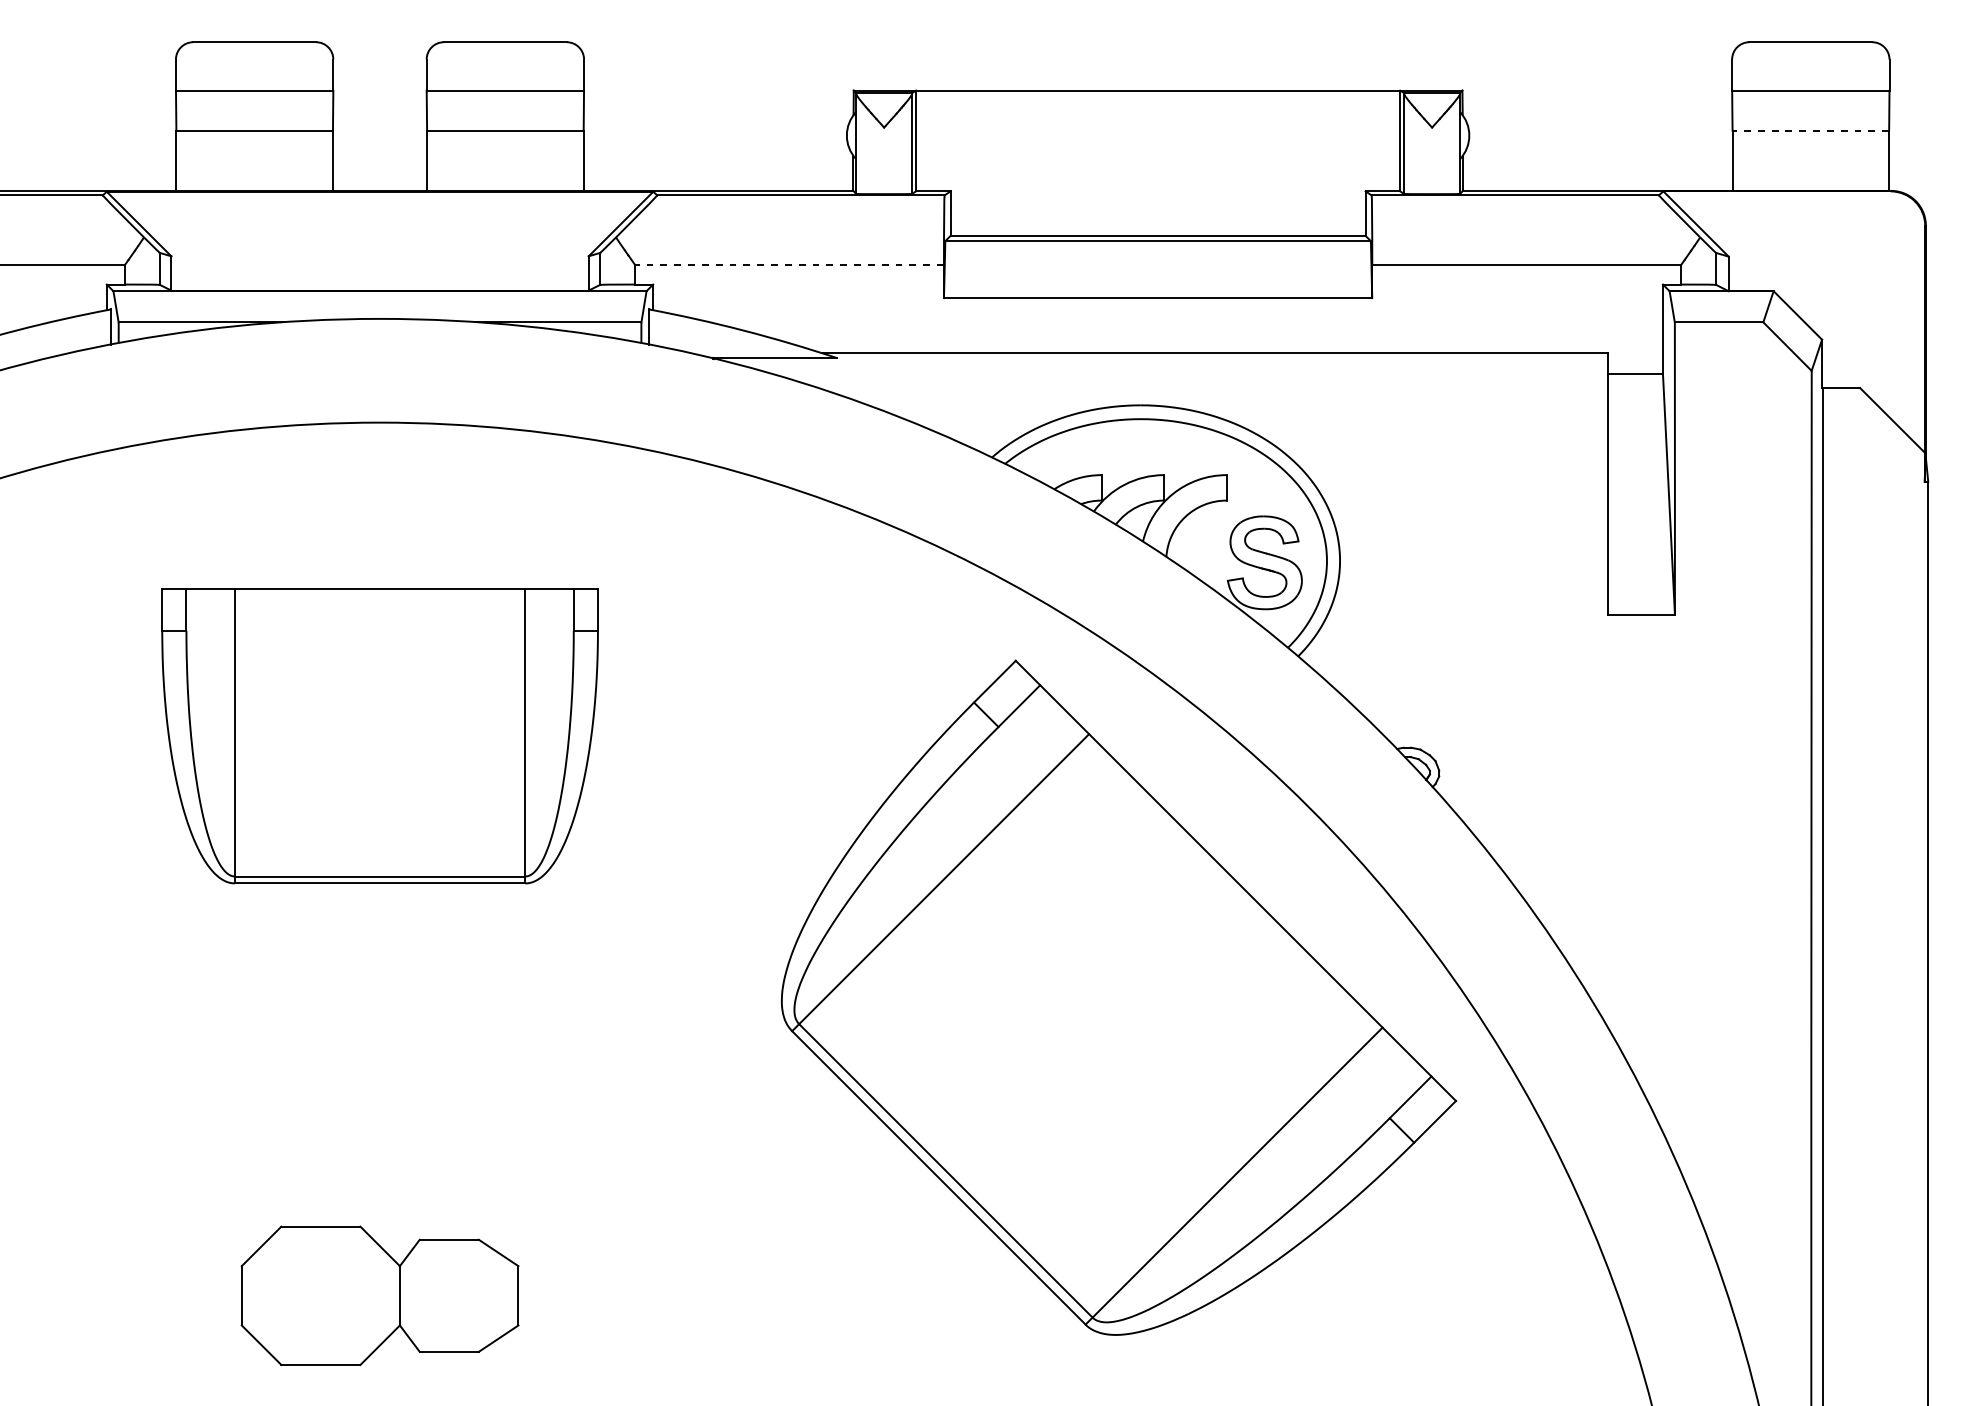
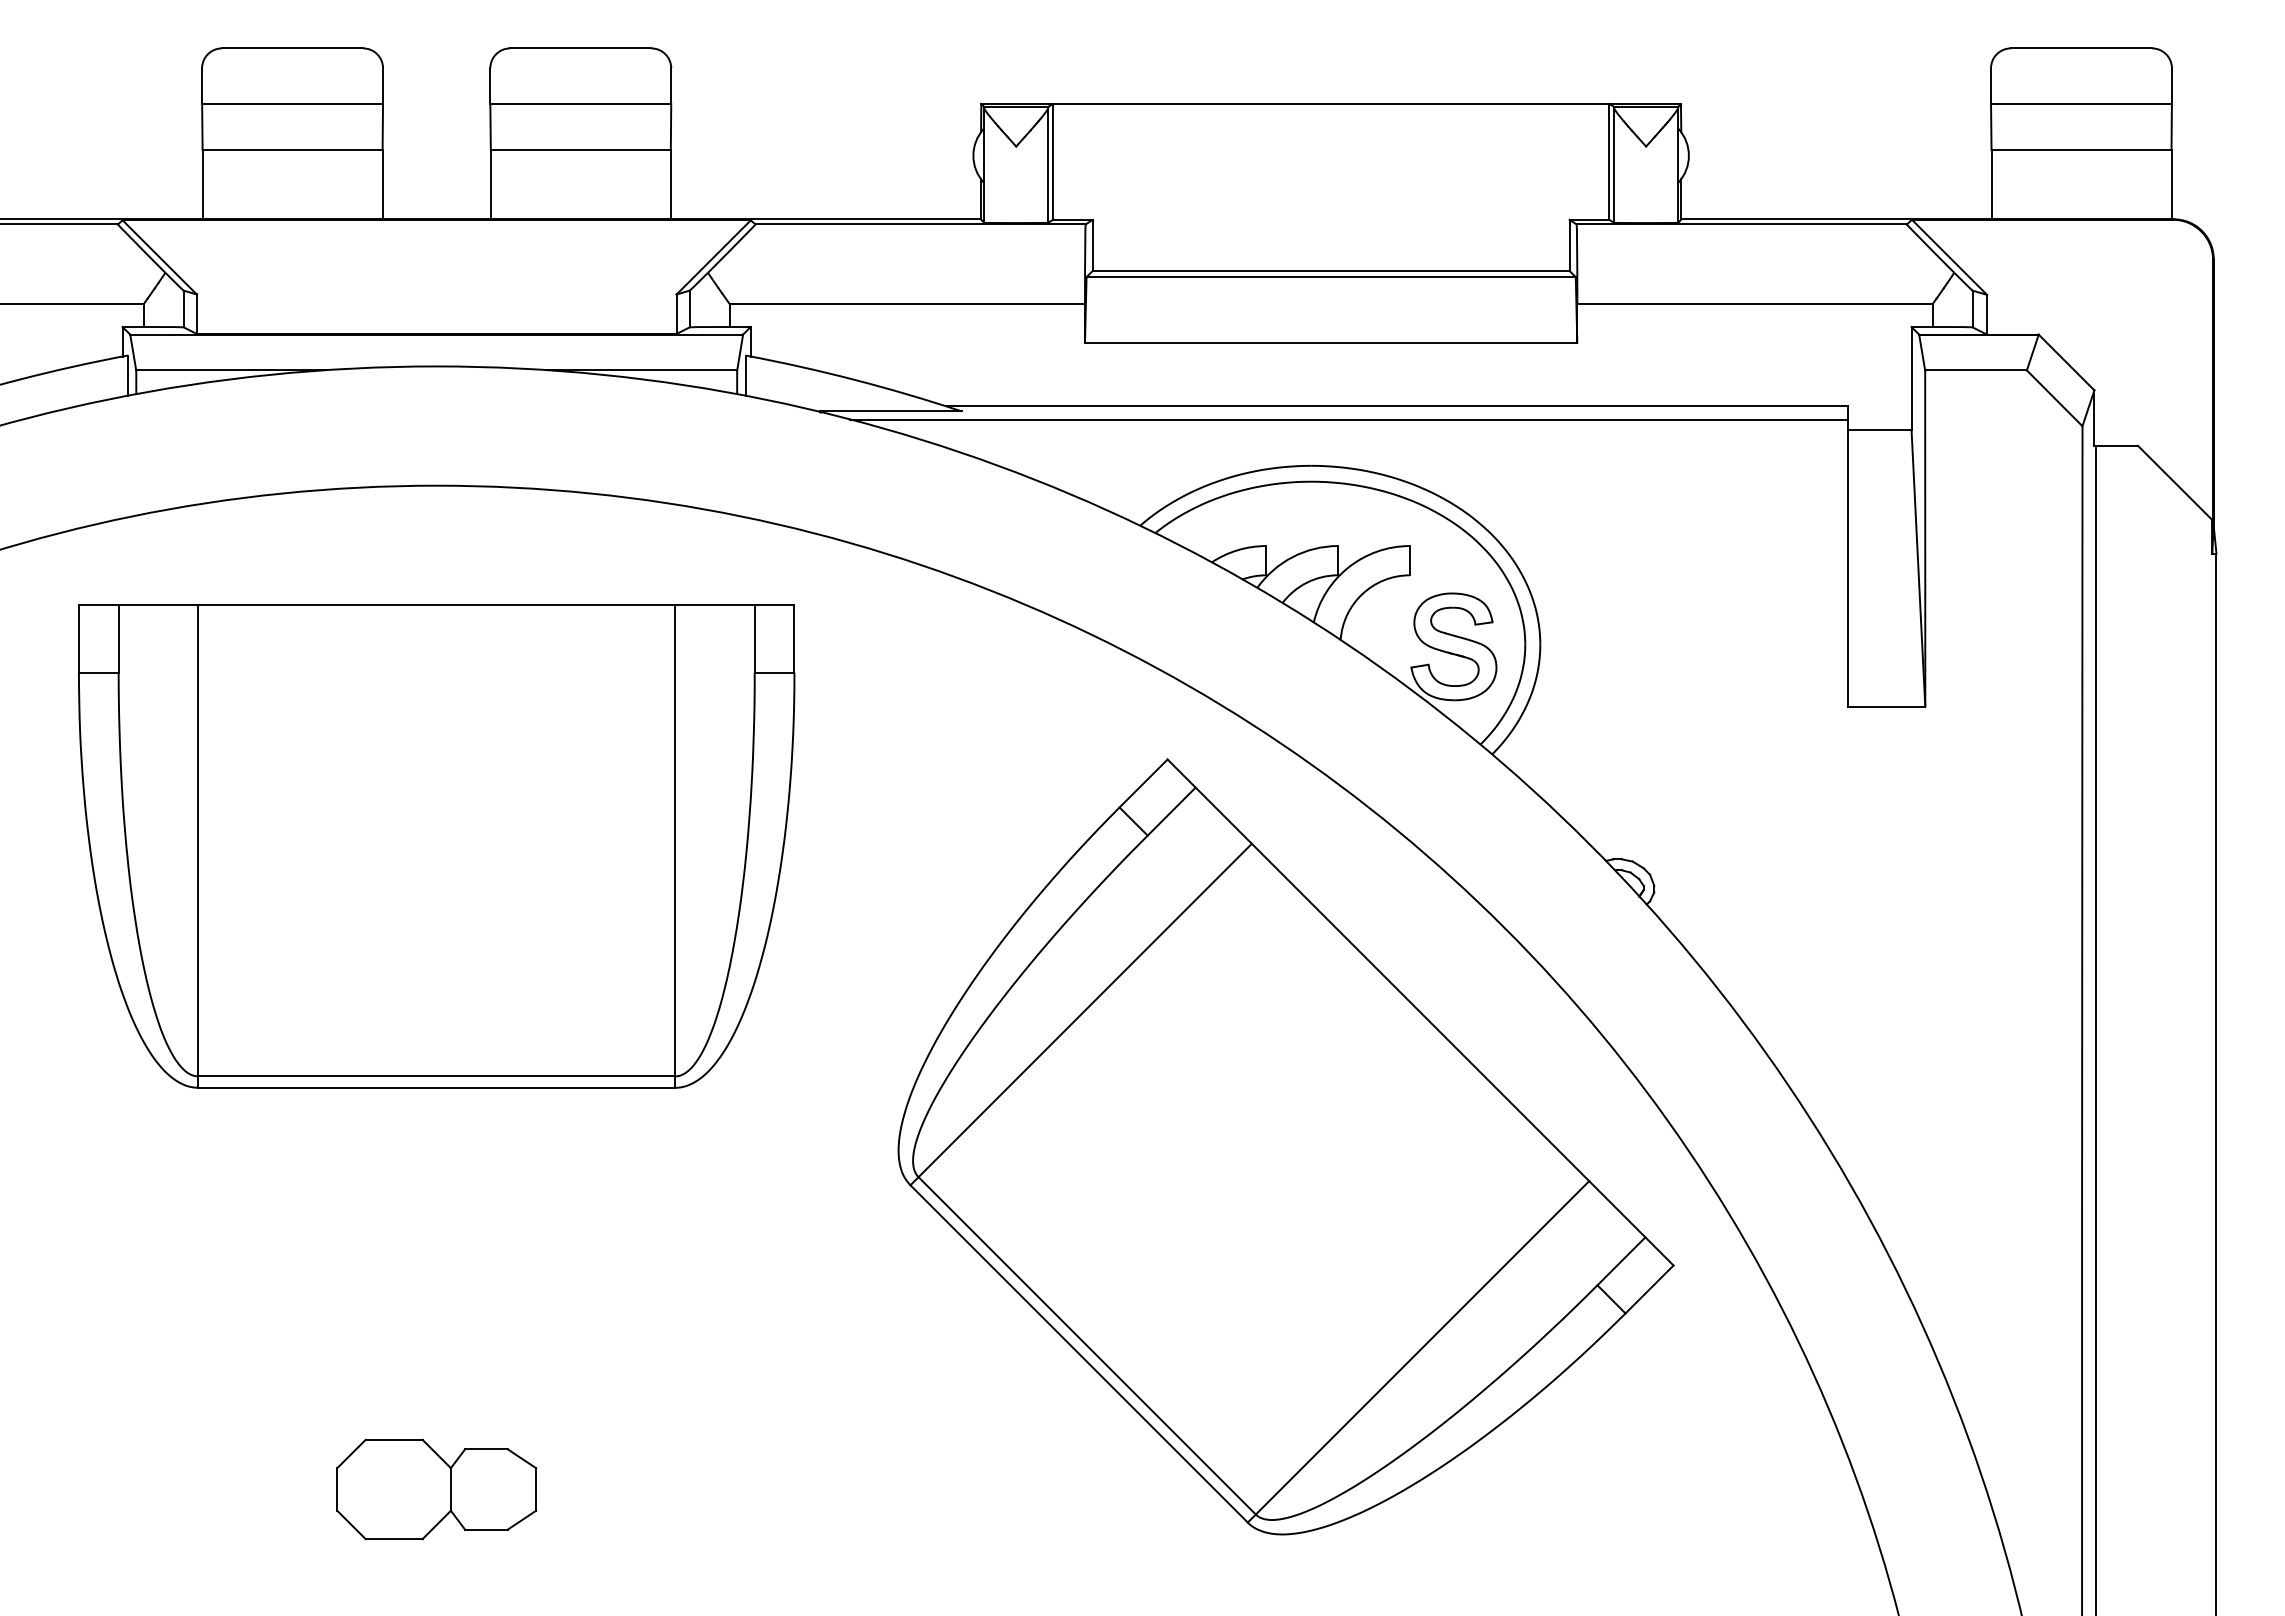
line: (1810, 130) -> (2081, 149), dashed -> solid
line: (789, 264) -> (907, 303), dashed -> solid
line: (1173, 365) -> (1348, 419), added
part: (379, 736) -> (436, 846), size x1.43
part: (379, 1295) -> (436, 1489), size x0.62

